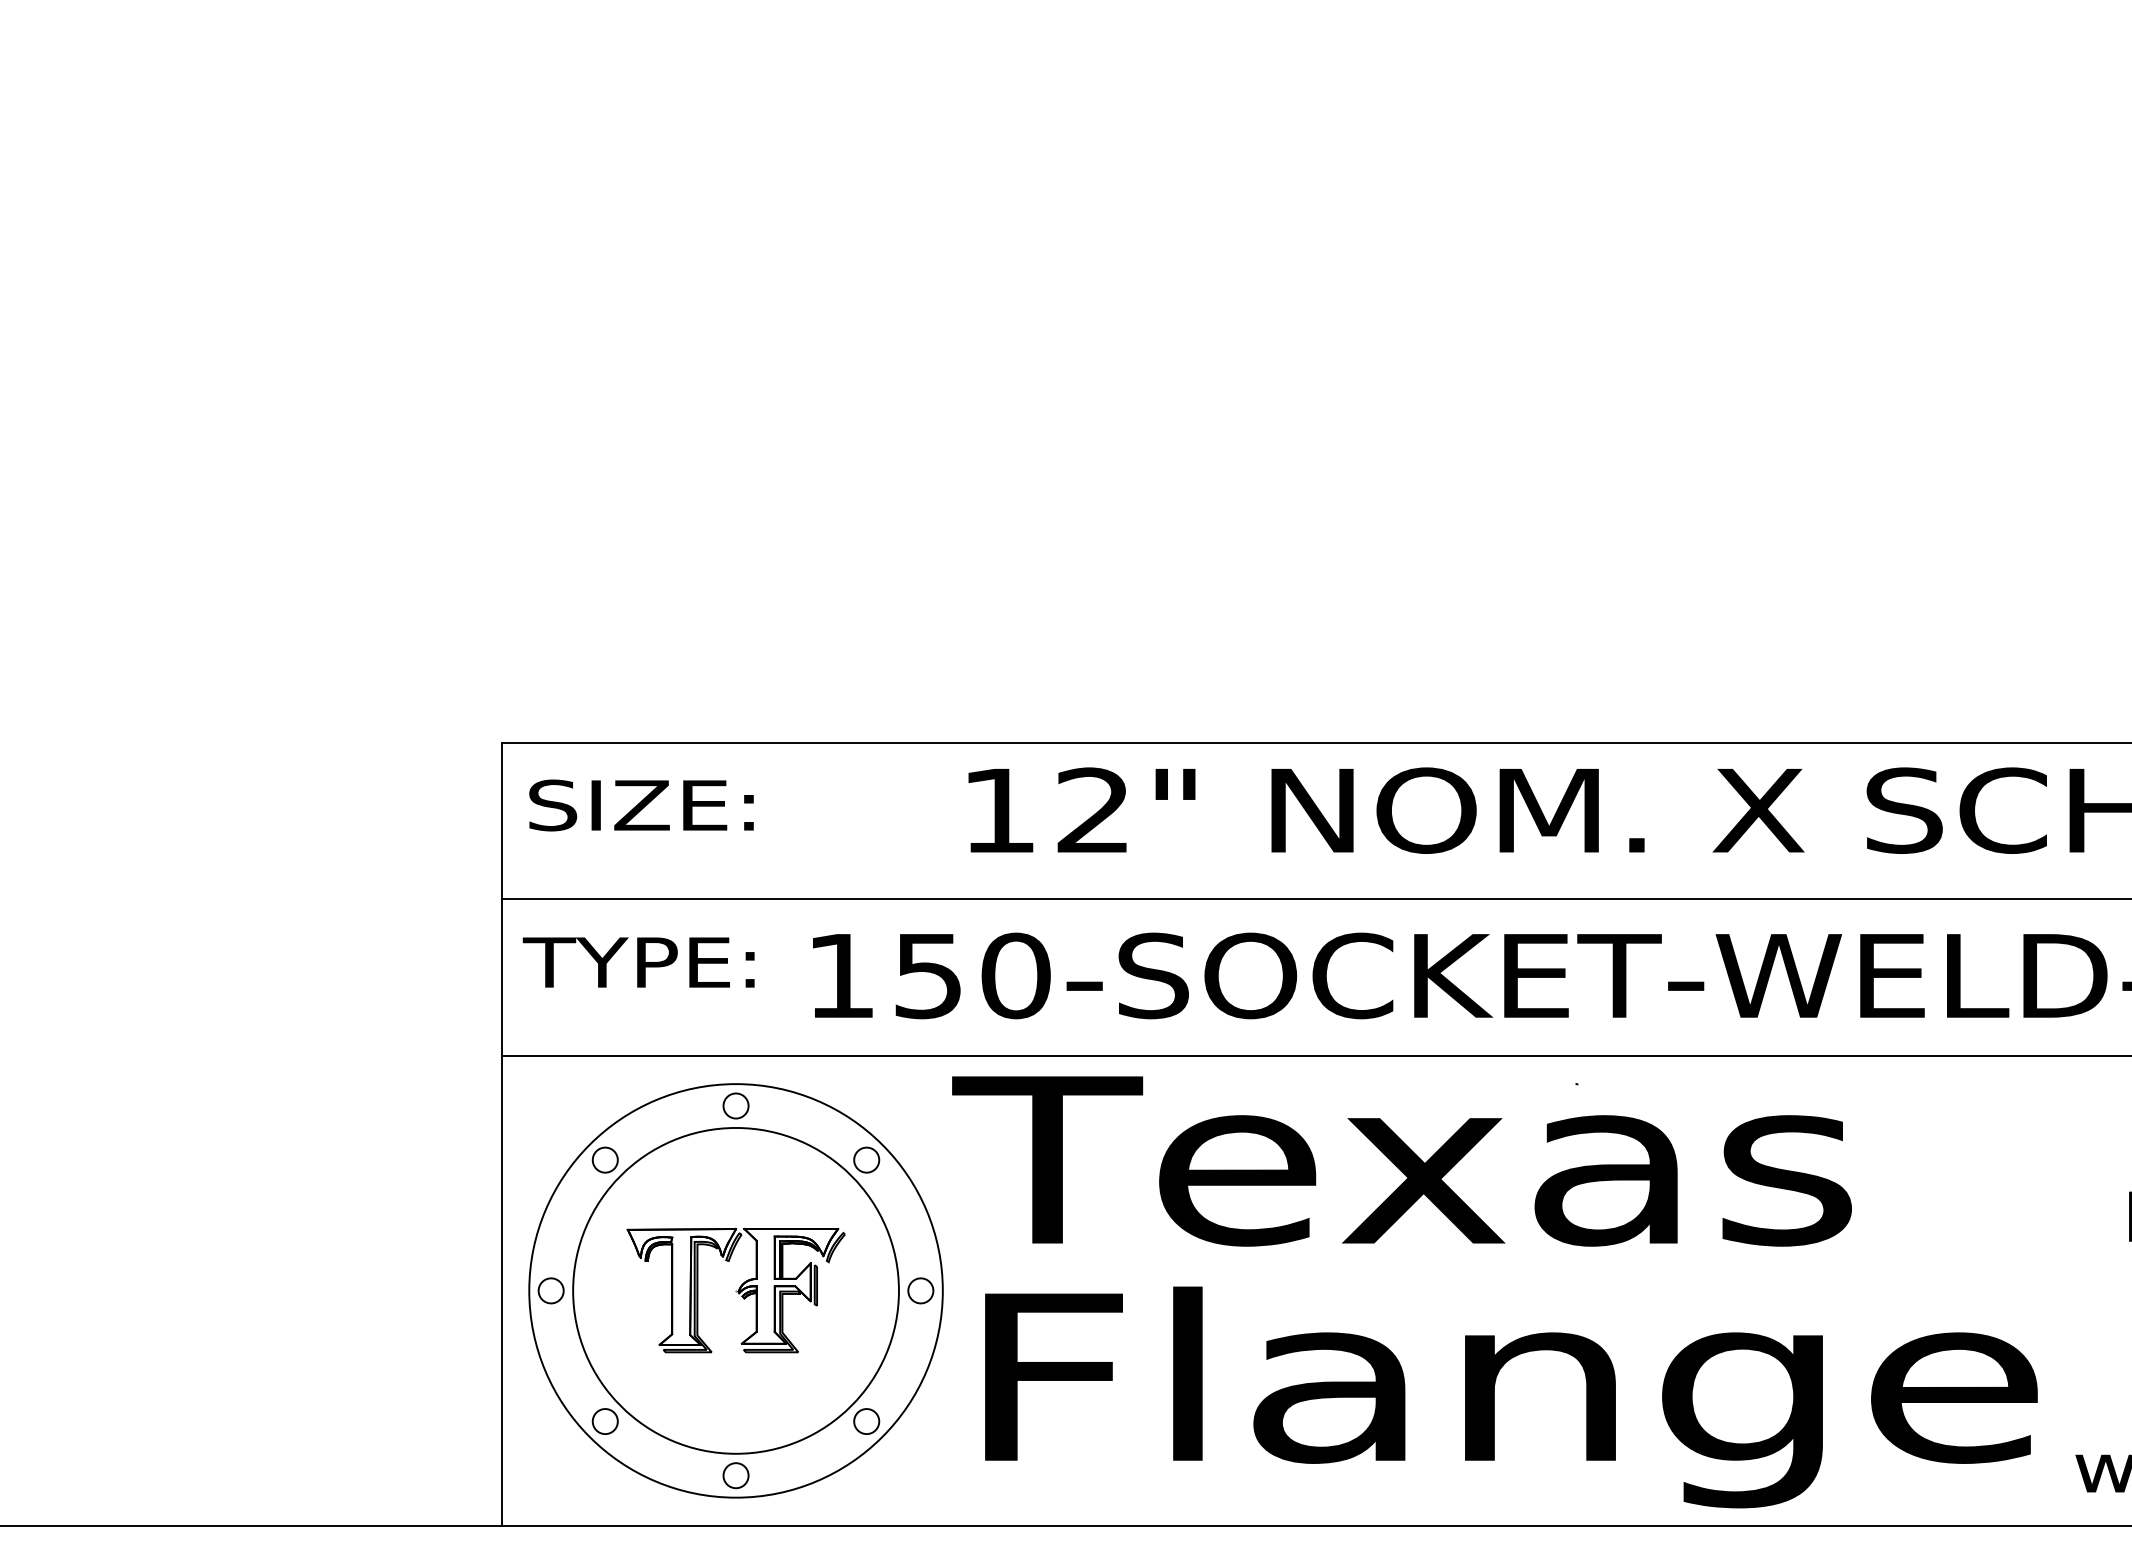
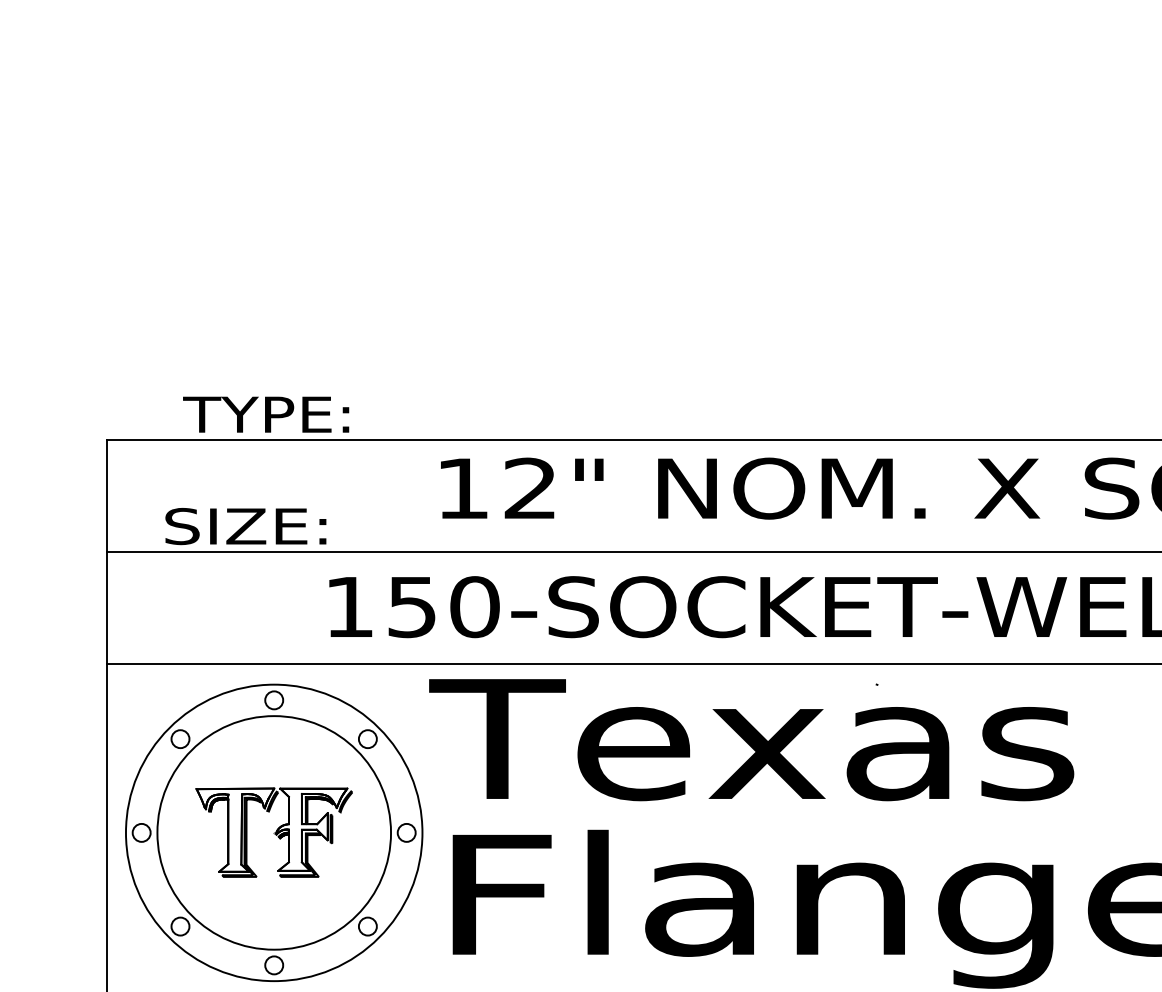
text: (641, 805) -> (245, 526), moved
text: (638, 962) -> (265, 414), moved

